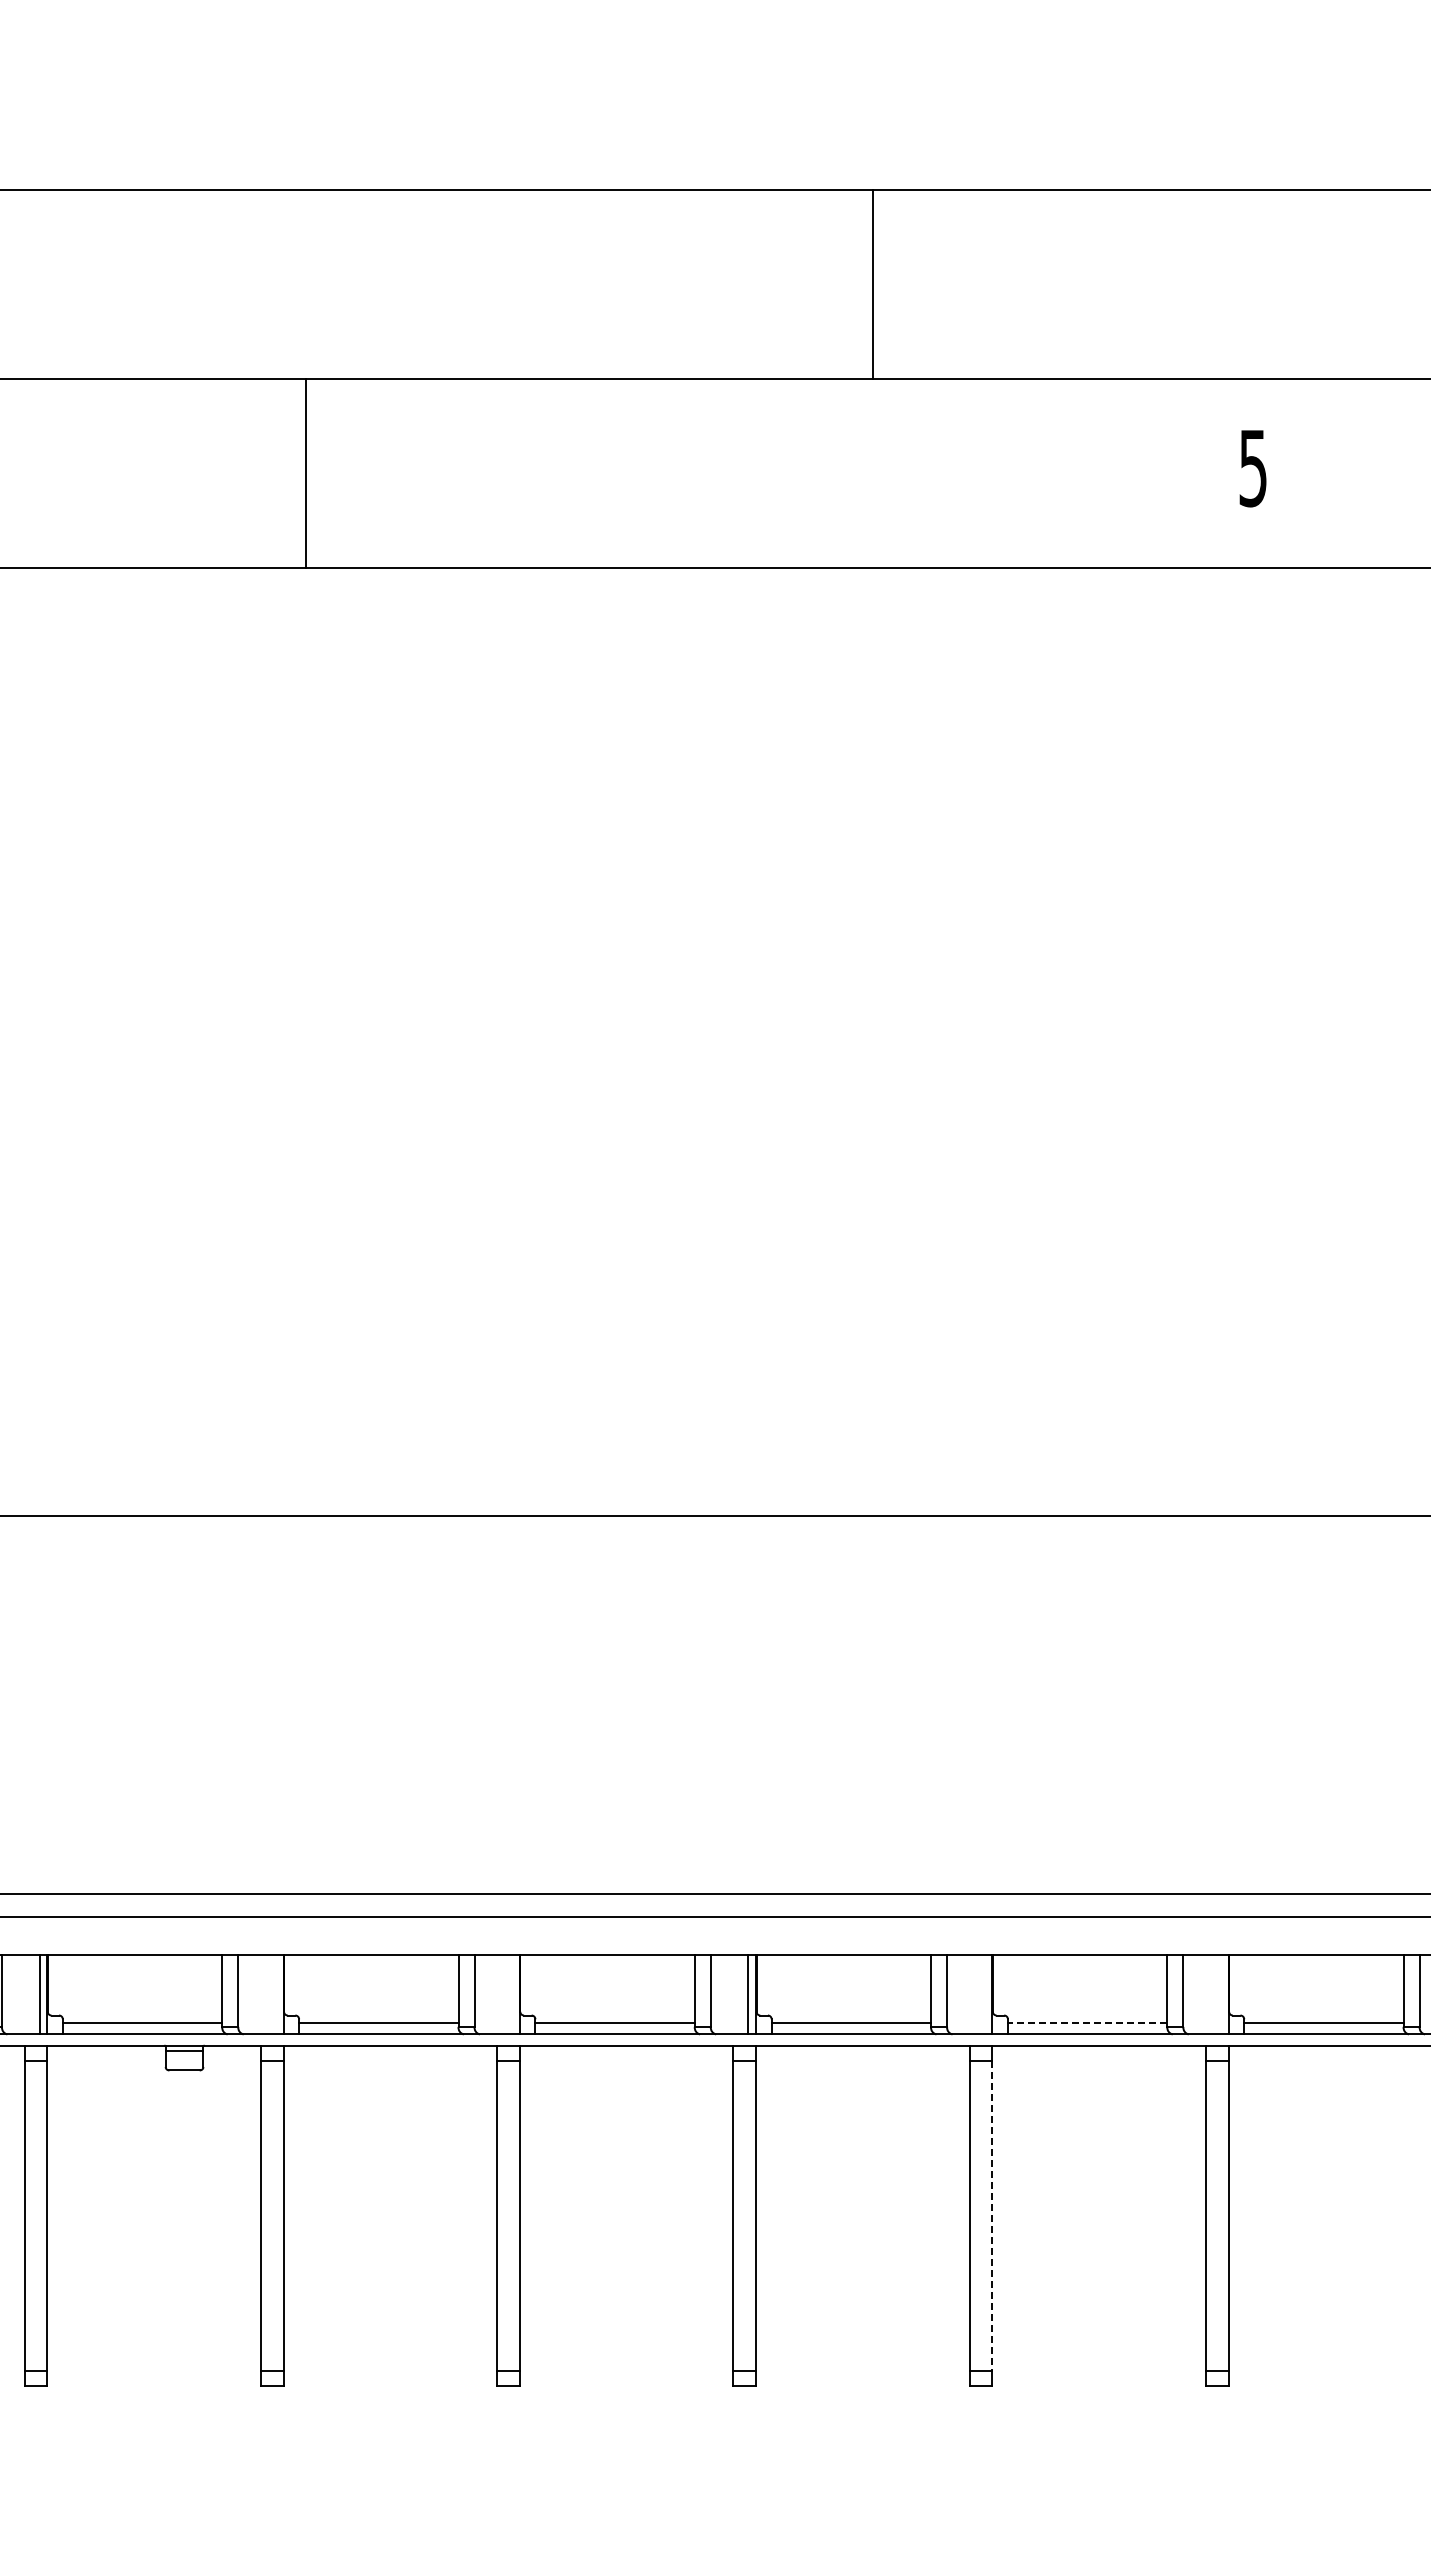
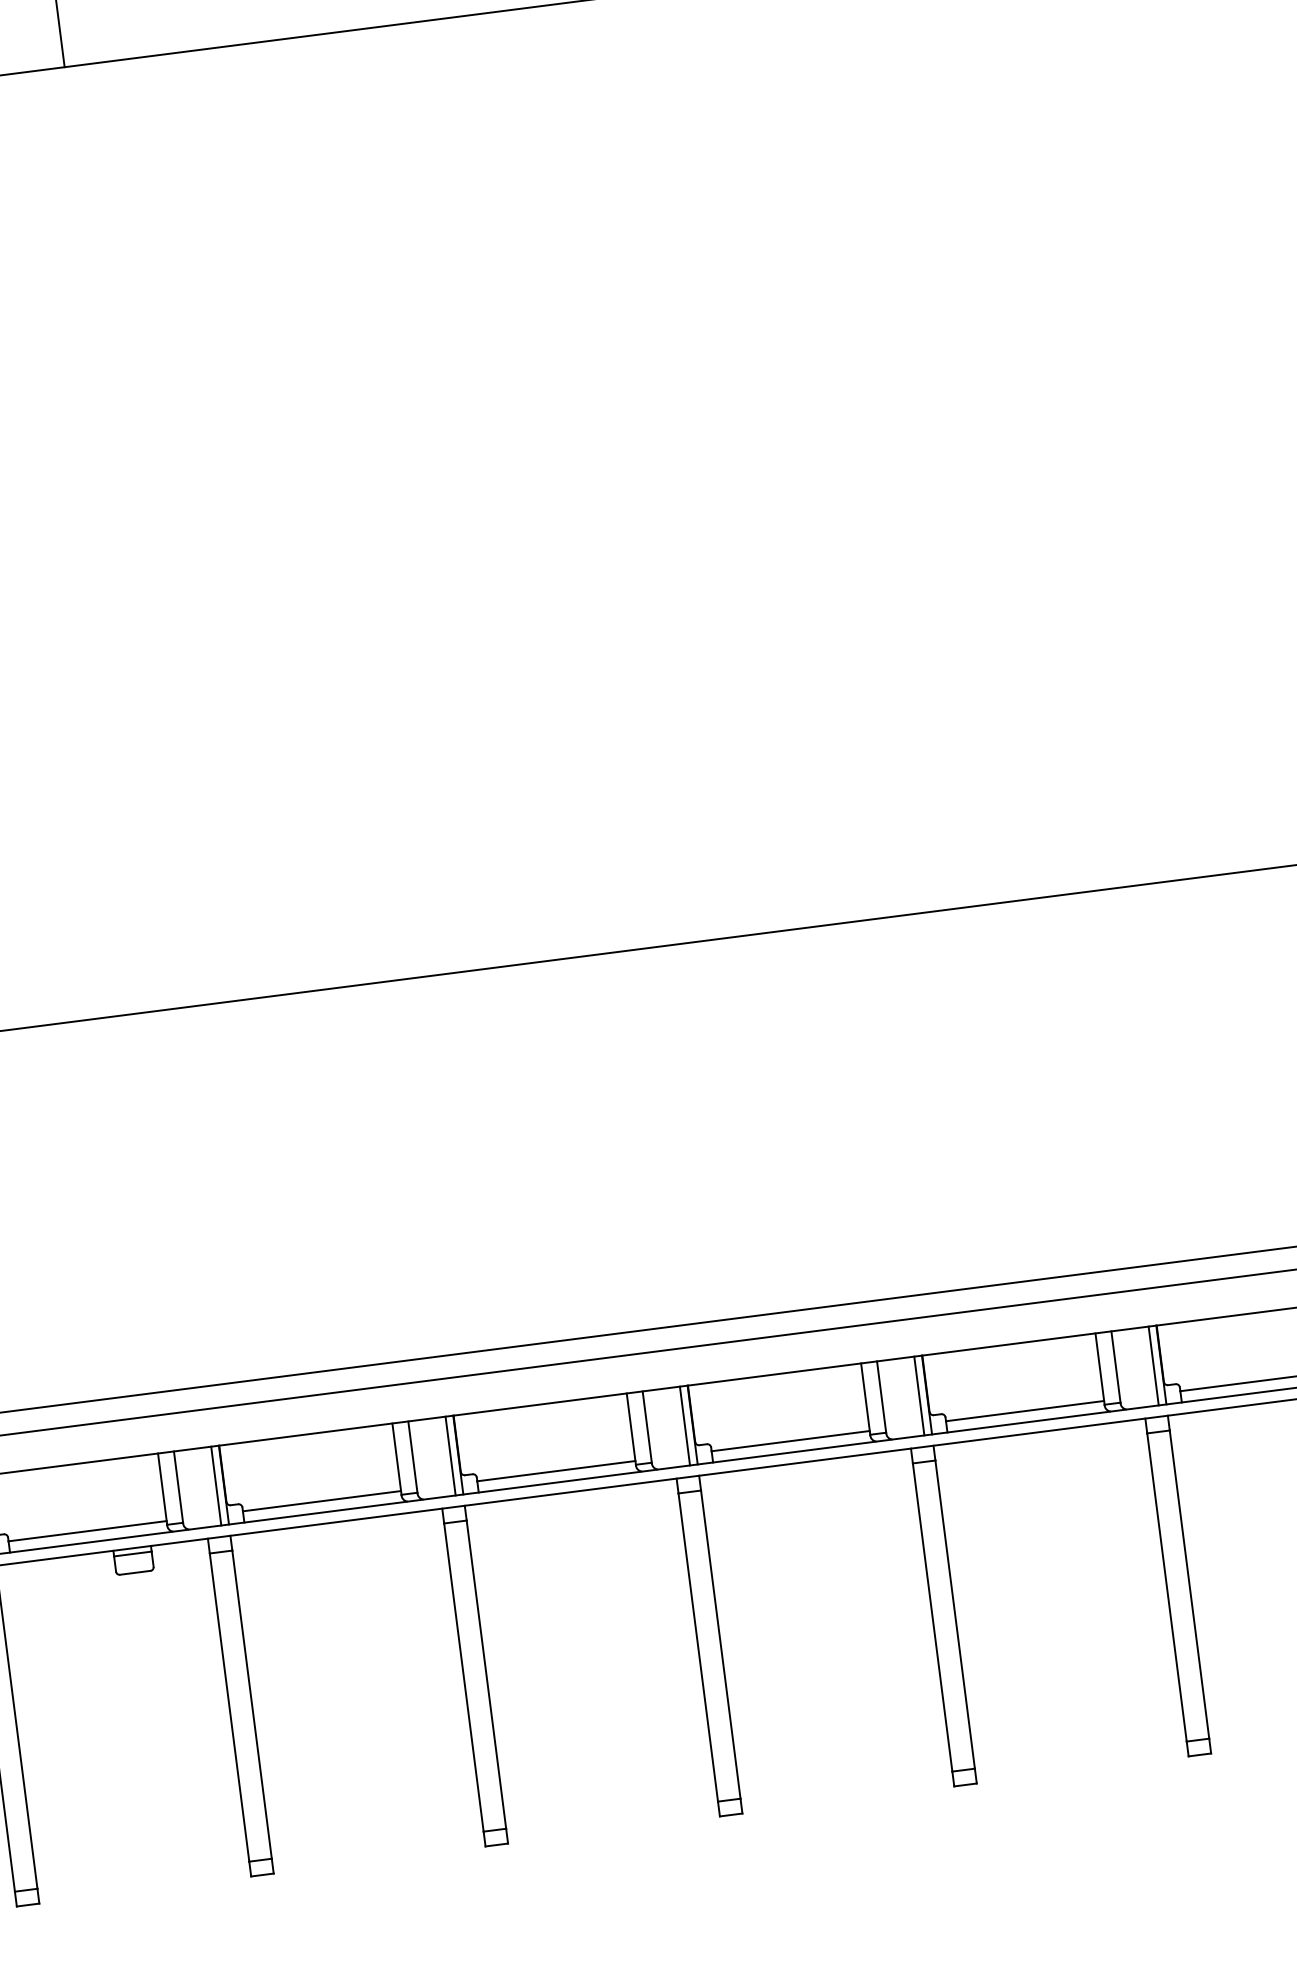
line: (275, 1994) -> (215, 1485), added
line: (512, 1994) -> (450, 1455), added
line: (984, 1994) -> (919, 1395), added
line: (1220, 1994) -> (1153, 1365), added
line: (1087, 2023) -> (1024, 1411), dashed -> solid
line: (992, 2216) -> (955, 1615), dashed -> solid

